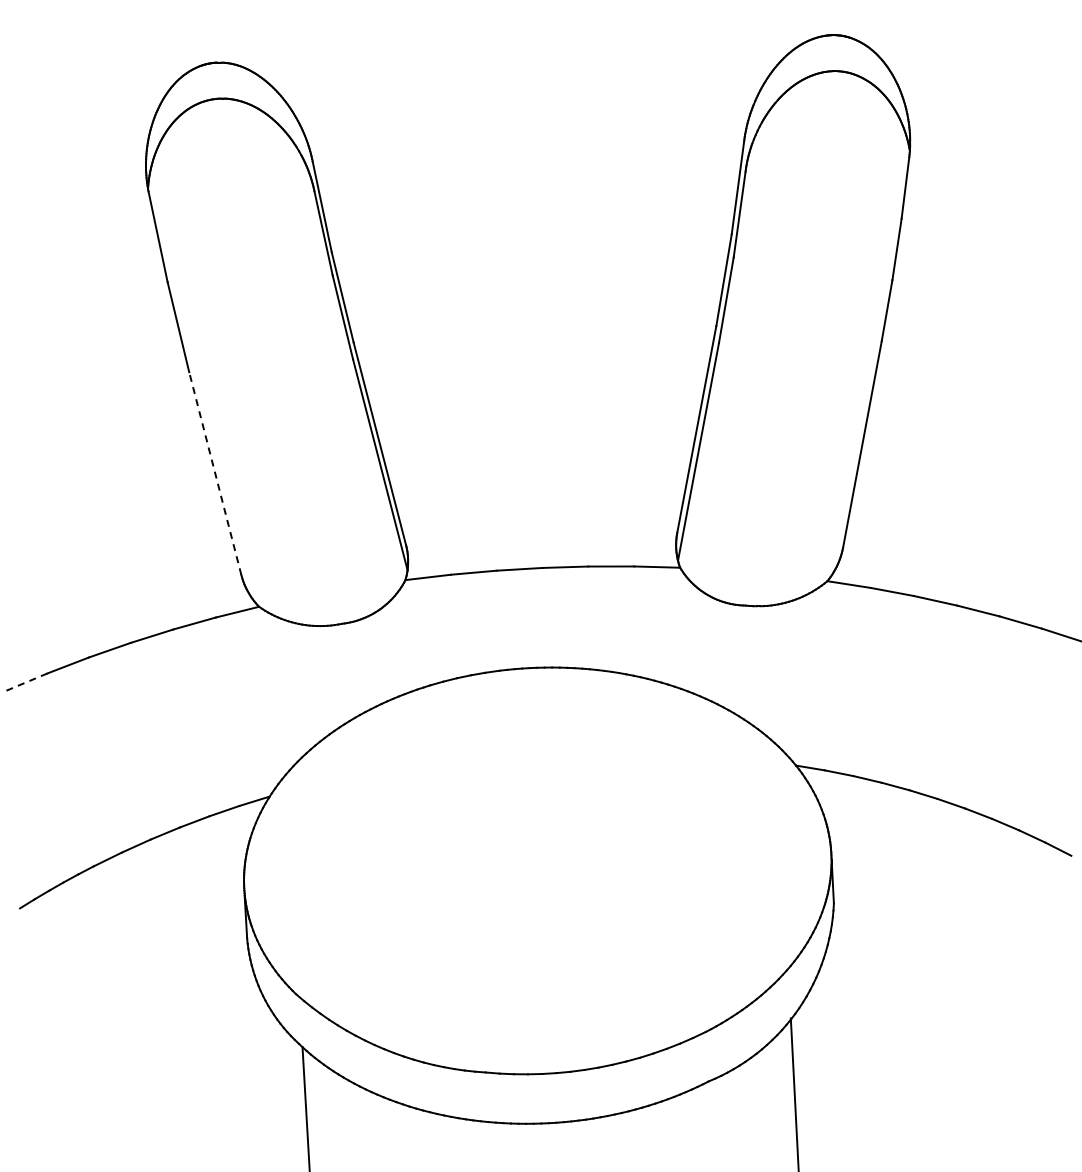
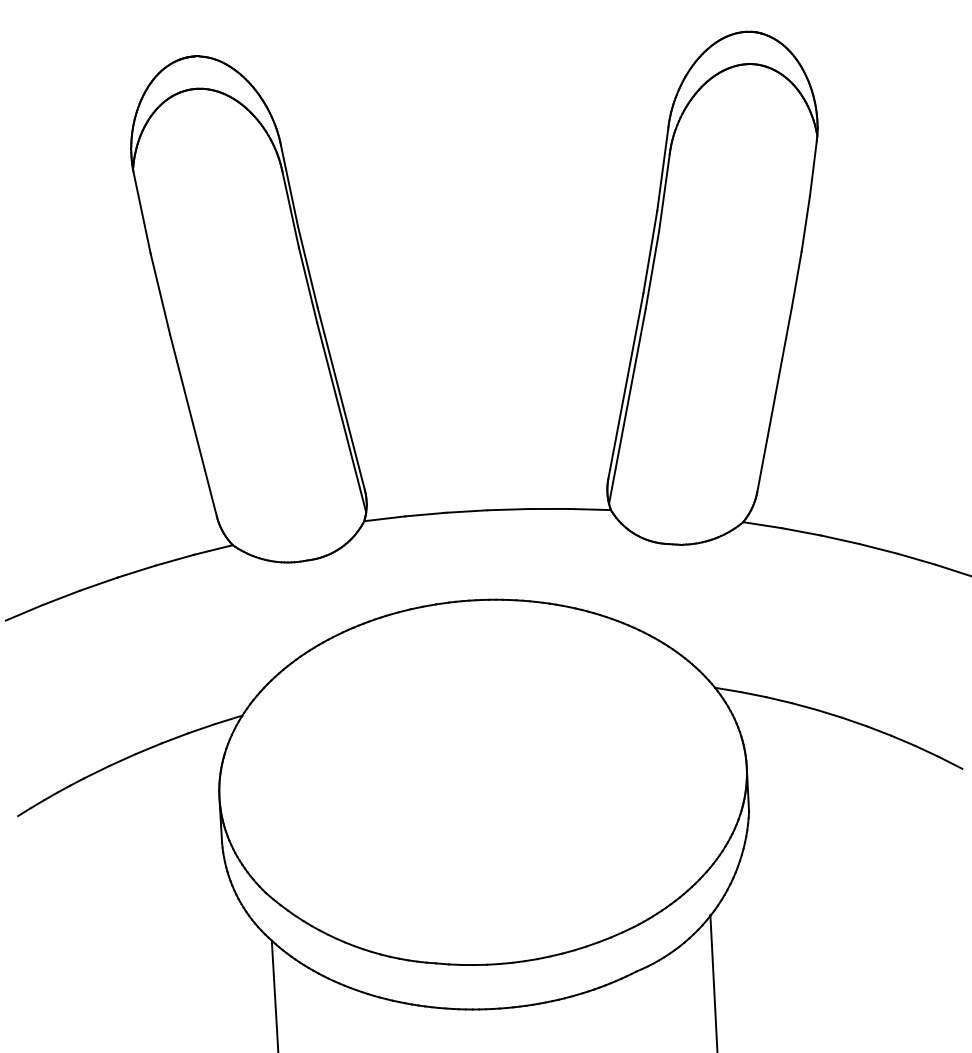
line: (215, 473) -> (193, 425), dashed -> solid
line: (27, 681) -> (24, 612), dashed -> solid

